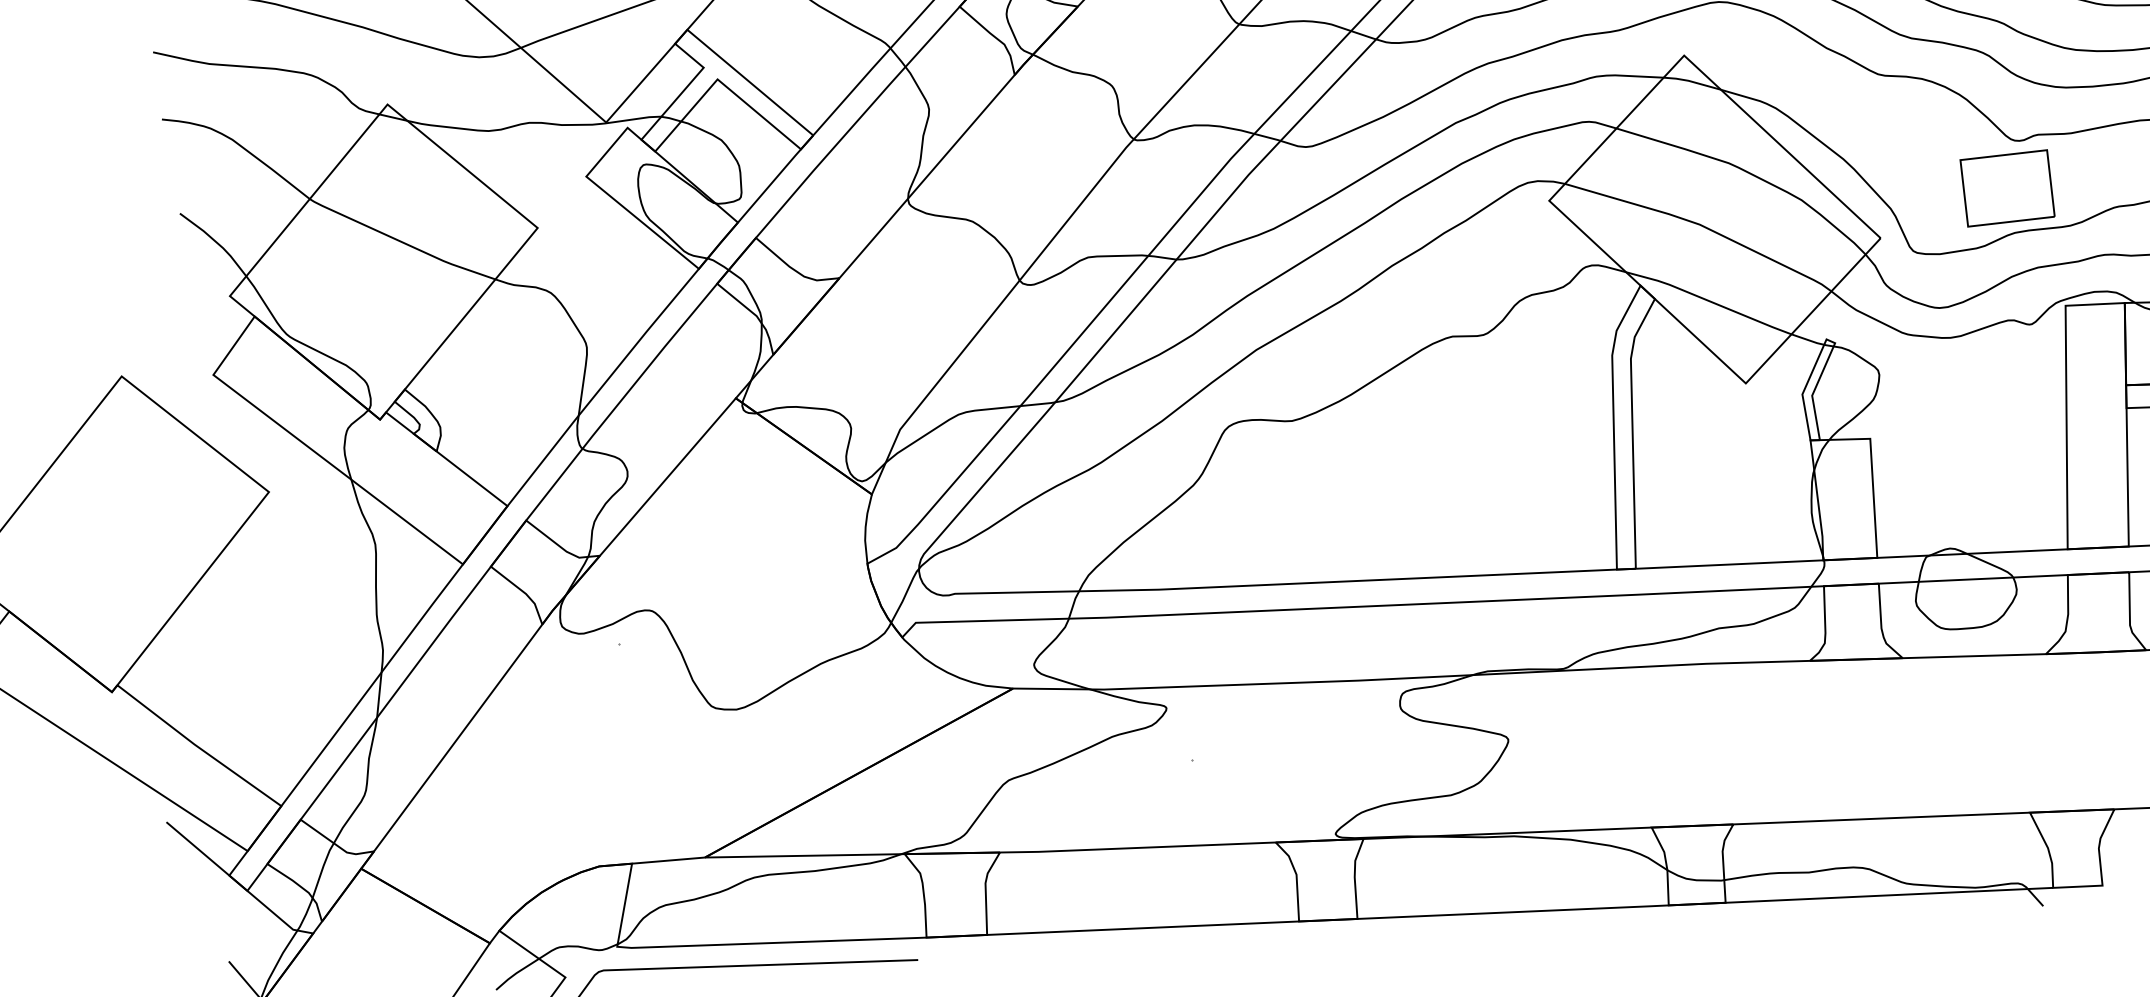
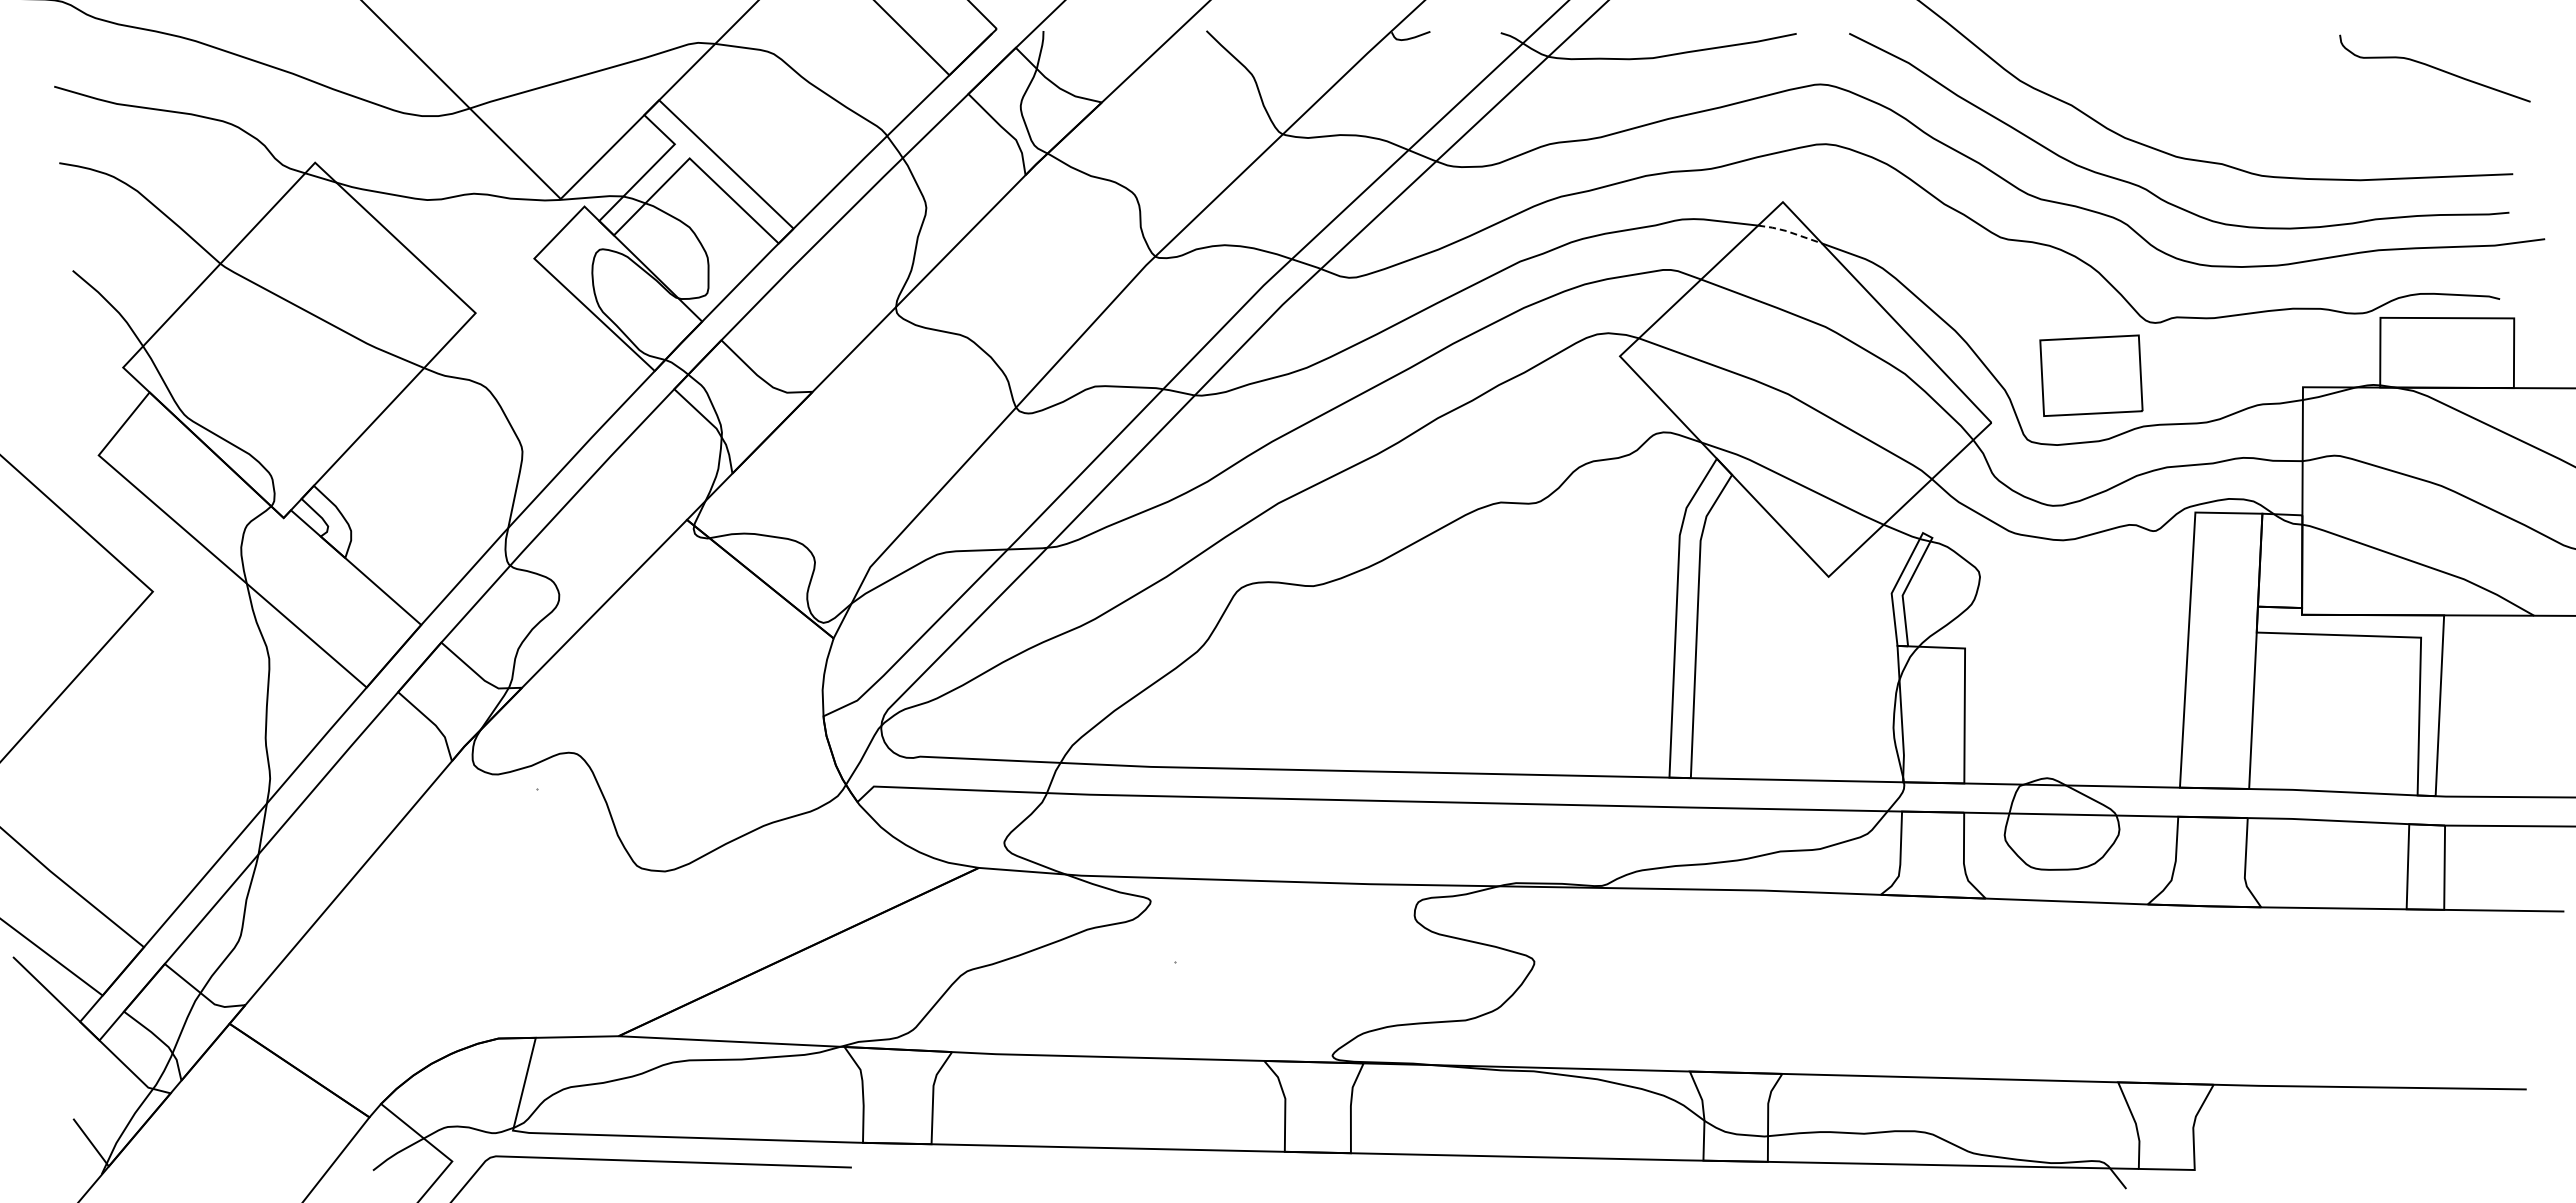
line: (1691, 81) -> (1789, 232), solid -> dashed
part: (2007, 188) -> (2091, 375), moved

